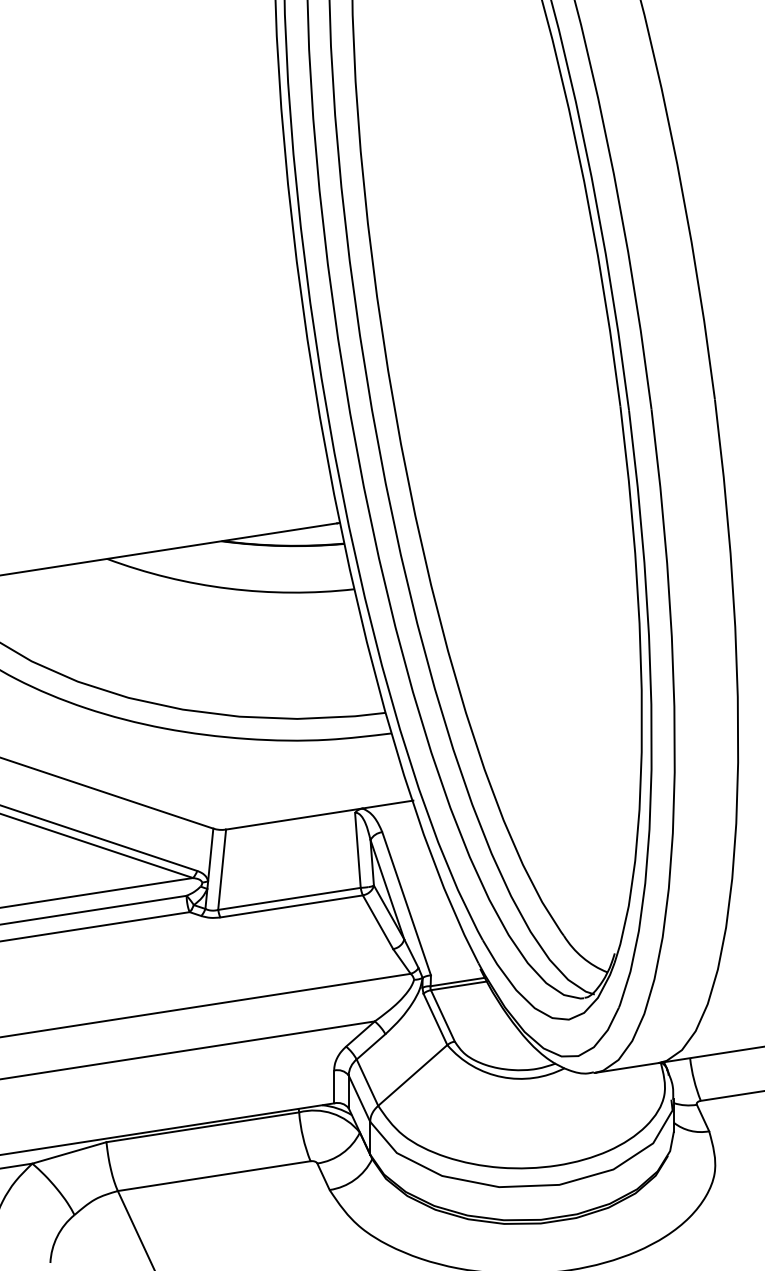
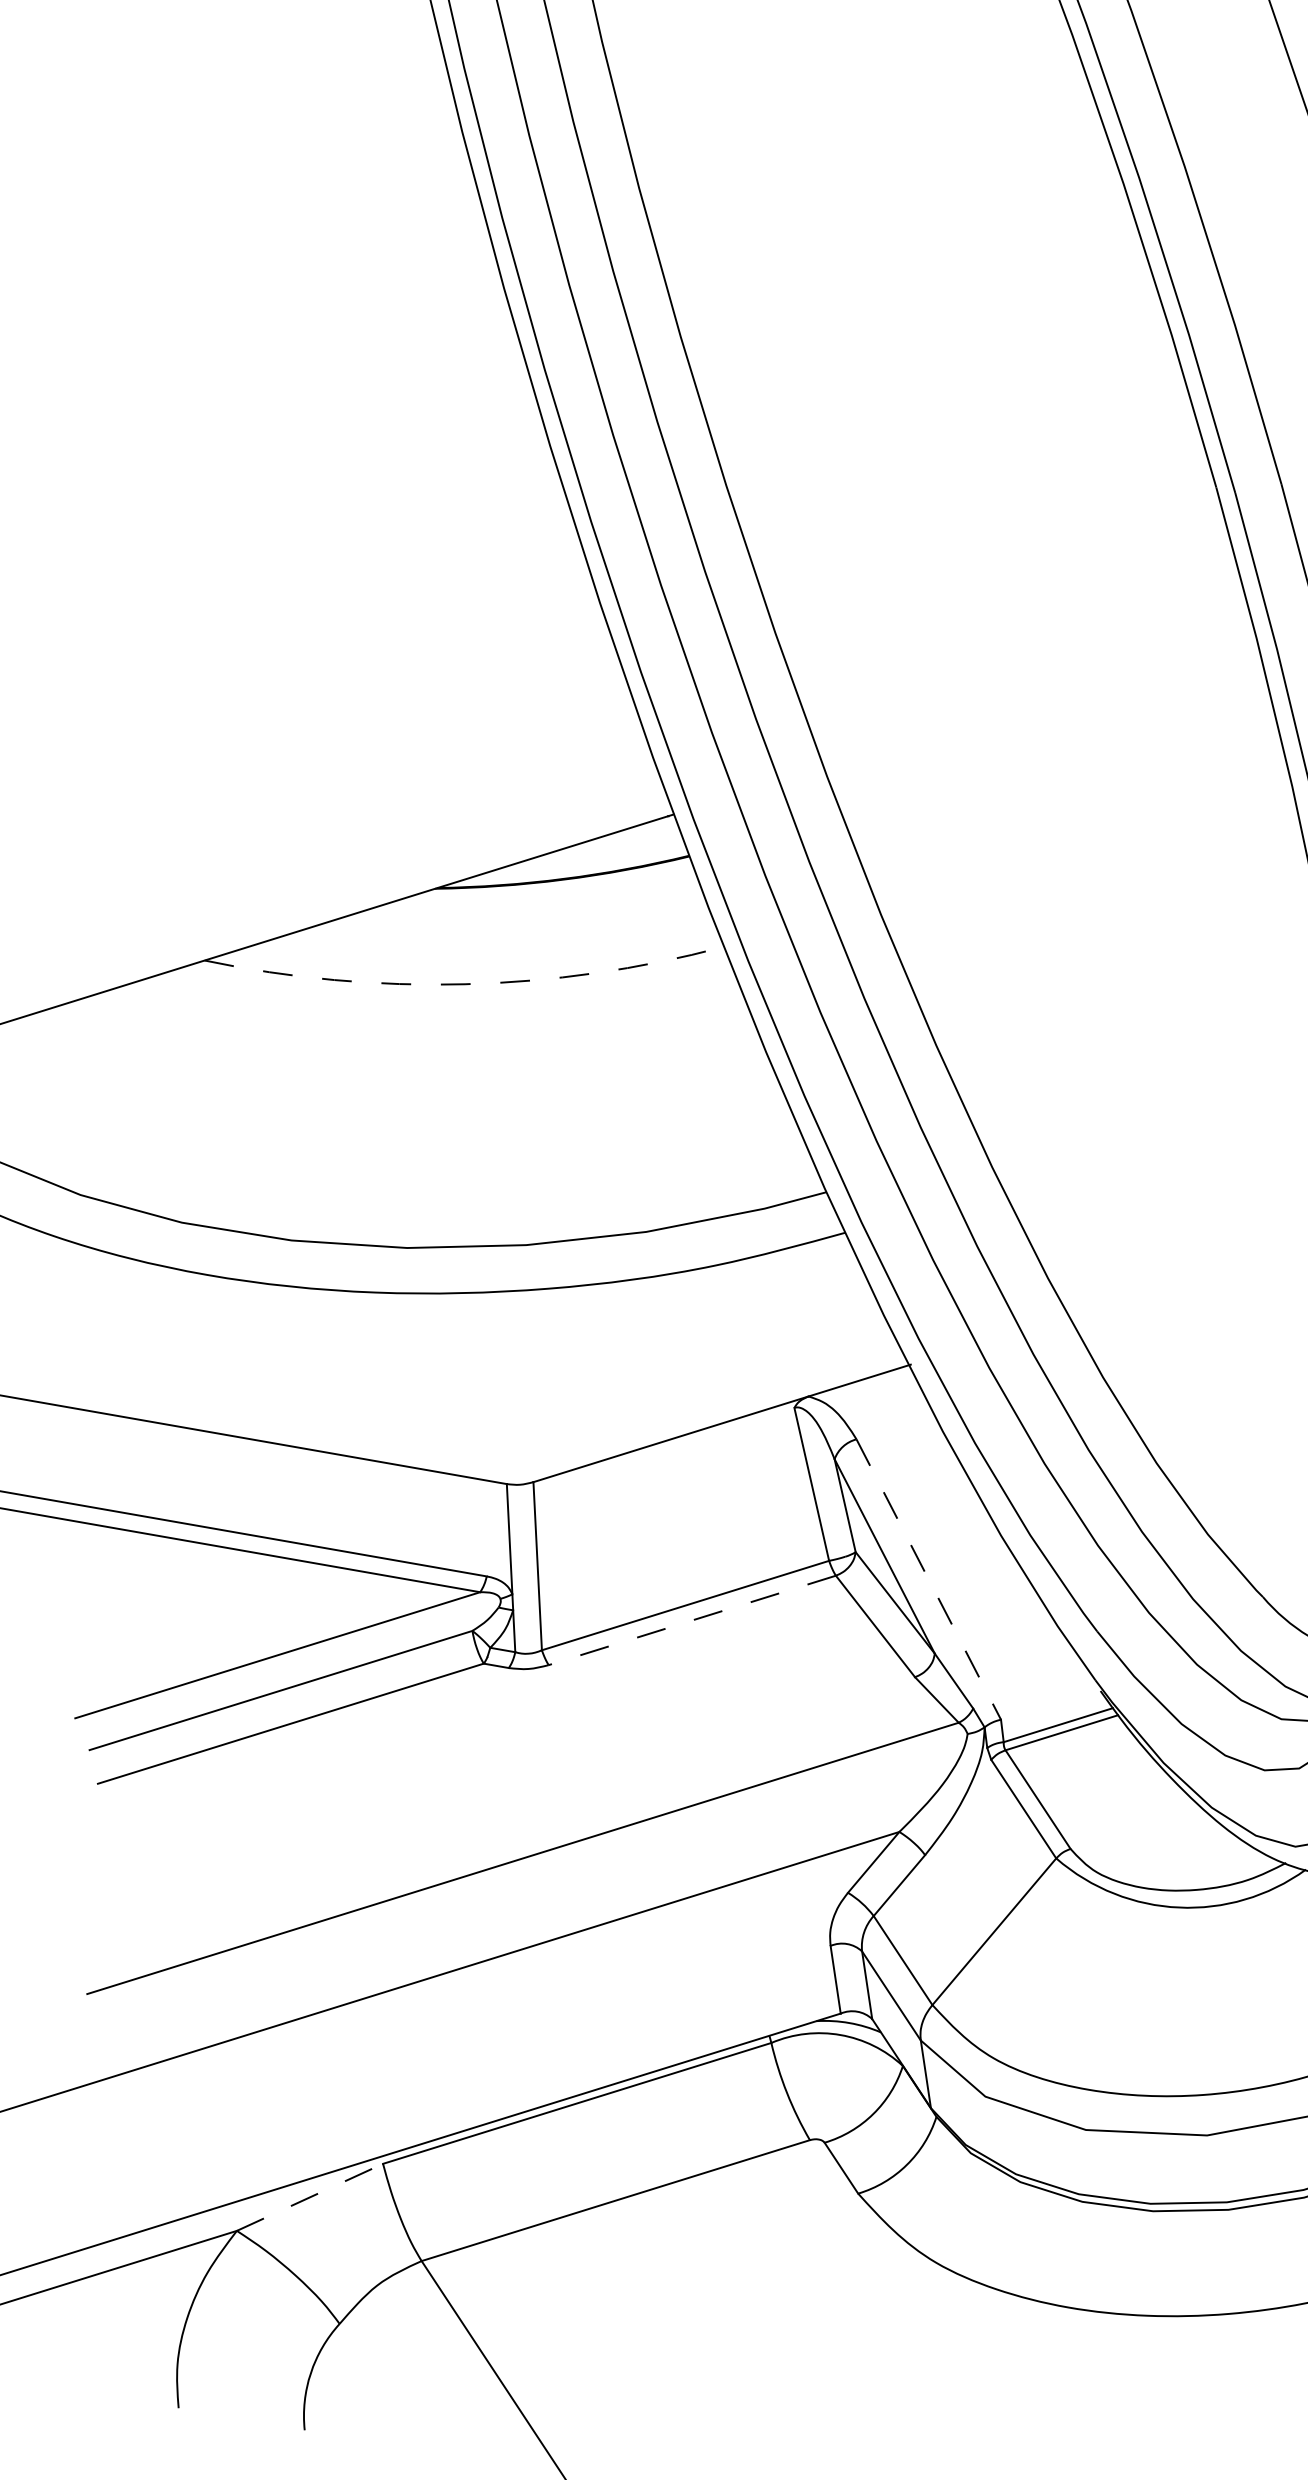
arc: (228, 588) -> (464, 984), solid -> dashed
line: (406, 903) -> (928, 1578), solid -> dashed
line: (291, 906) -> (692, 1620), solid -> dashed
line: (69, 1152) -> (309, 2196), solid -> dashed

